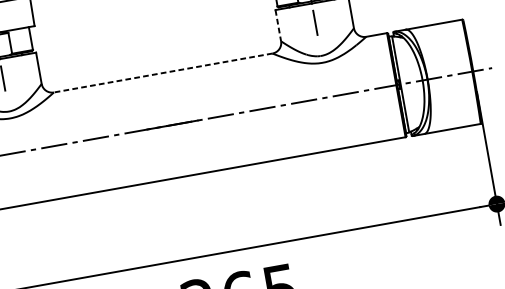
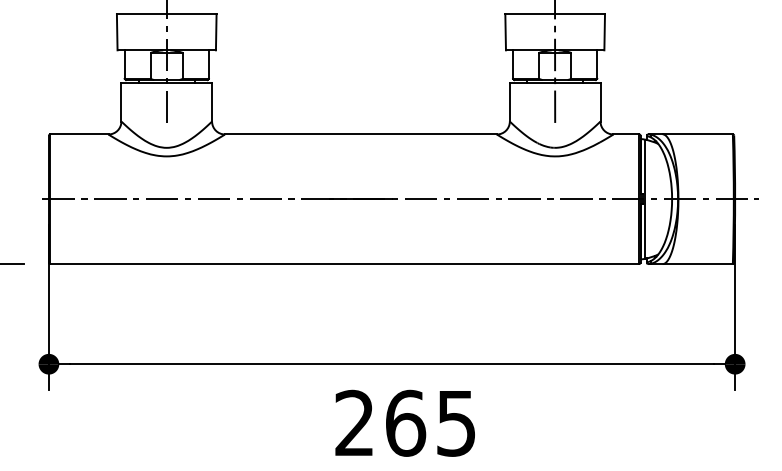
line: (278, 26) -> (509, 102), dashed -> solid
line: (162, 73) -> (360, 134), dashed -> solid

